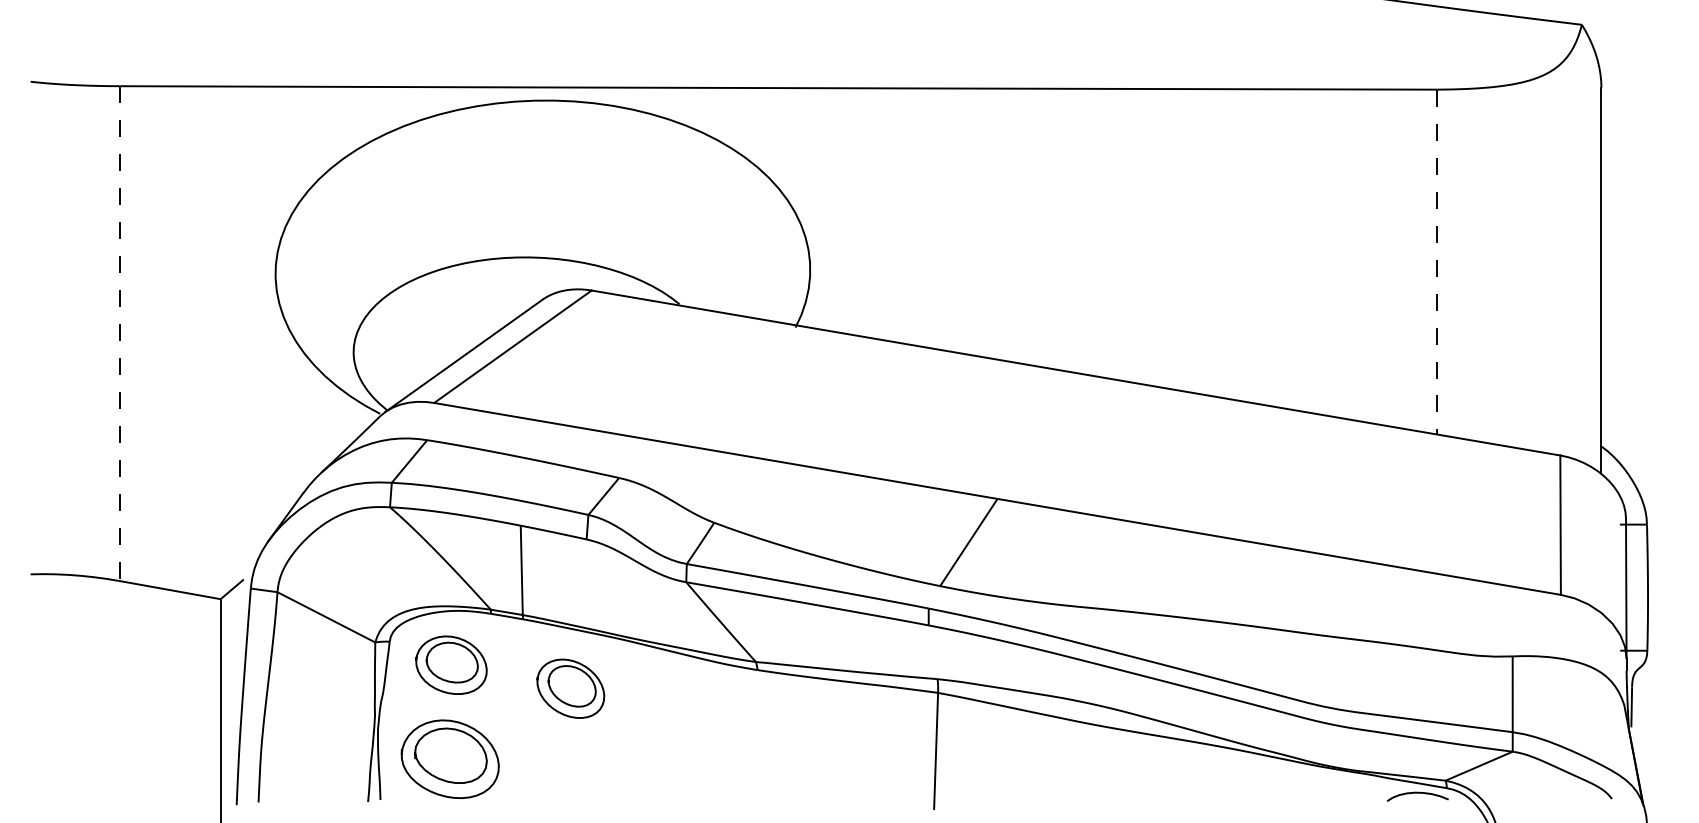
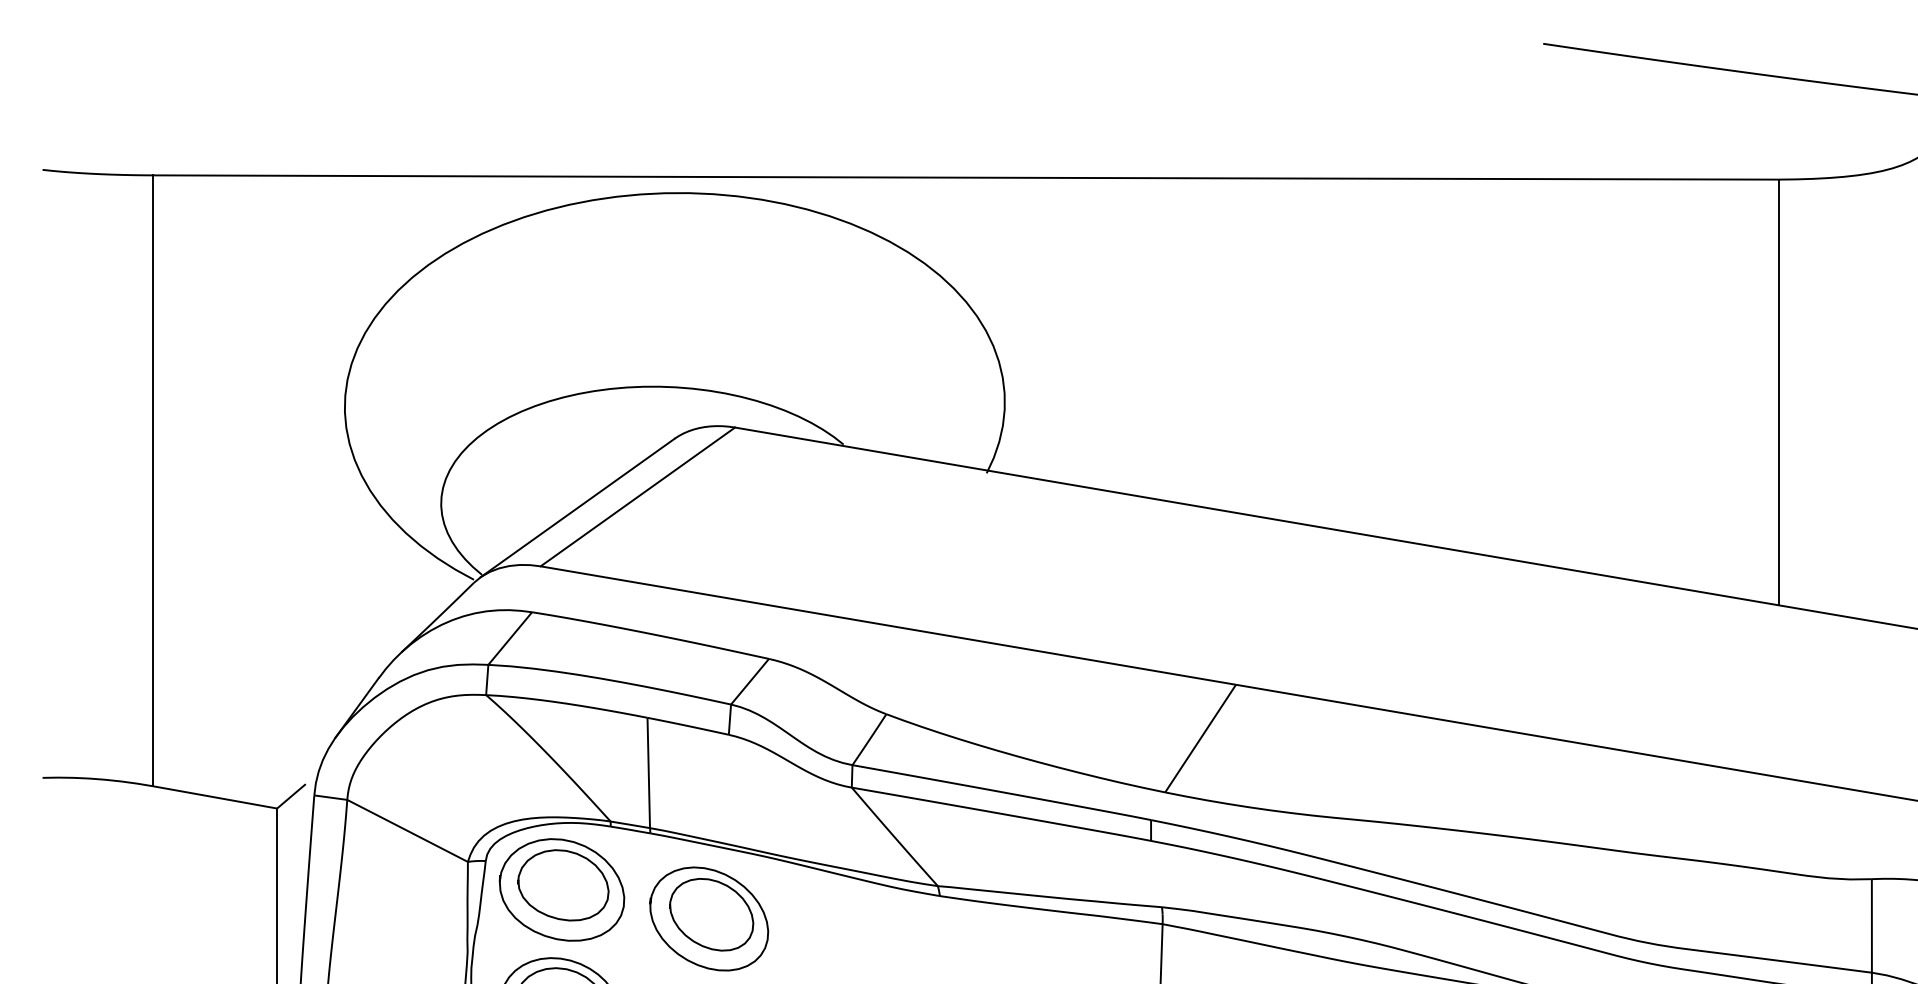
line: (1437, 262) -> (1779, 392), dashed -> solid
line: (119, 334) -> (152, 481), dashed -> solid
part: (451, 665) -> (562, 890), size x1.43
part: (570, 688) -> (708, 918), size x1.43

